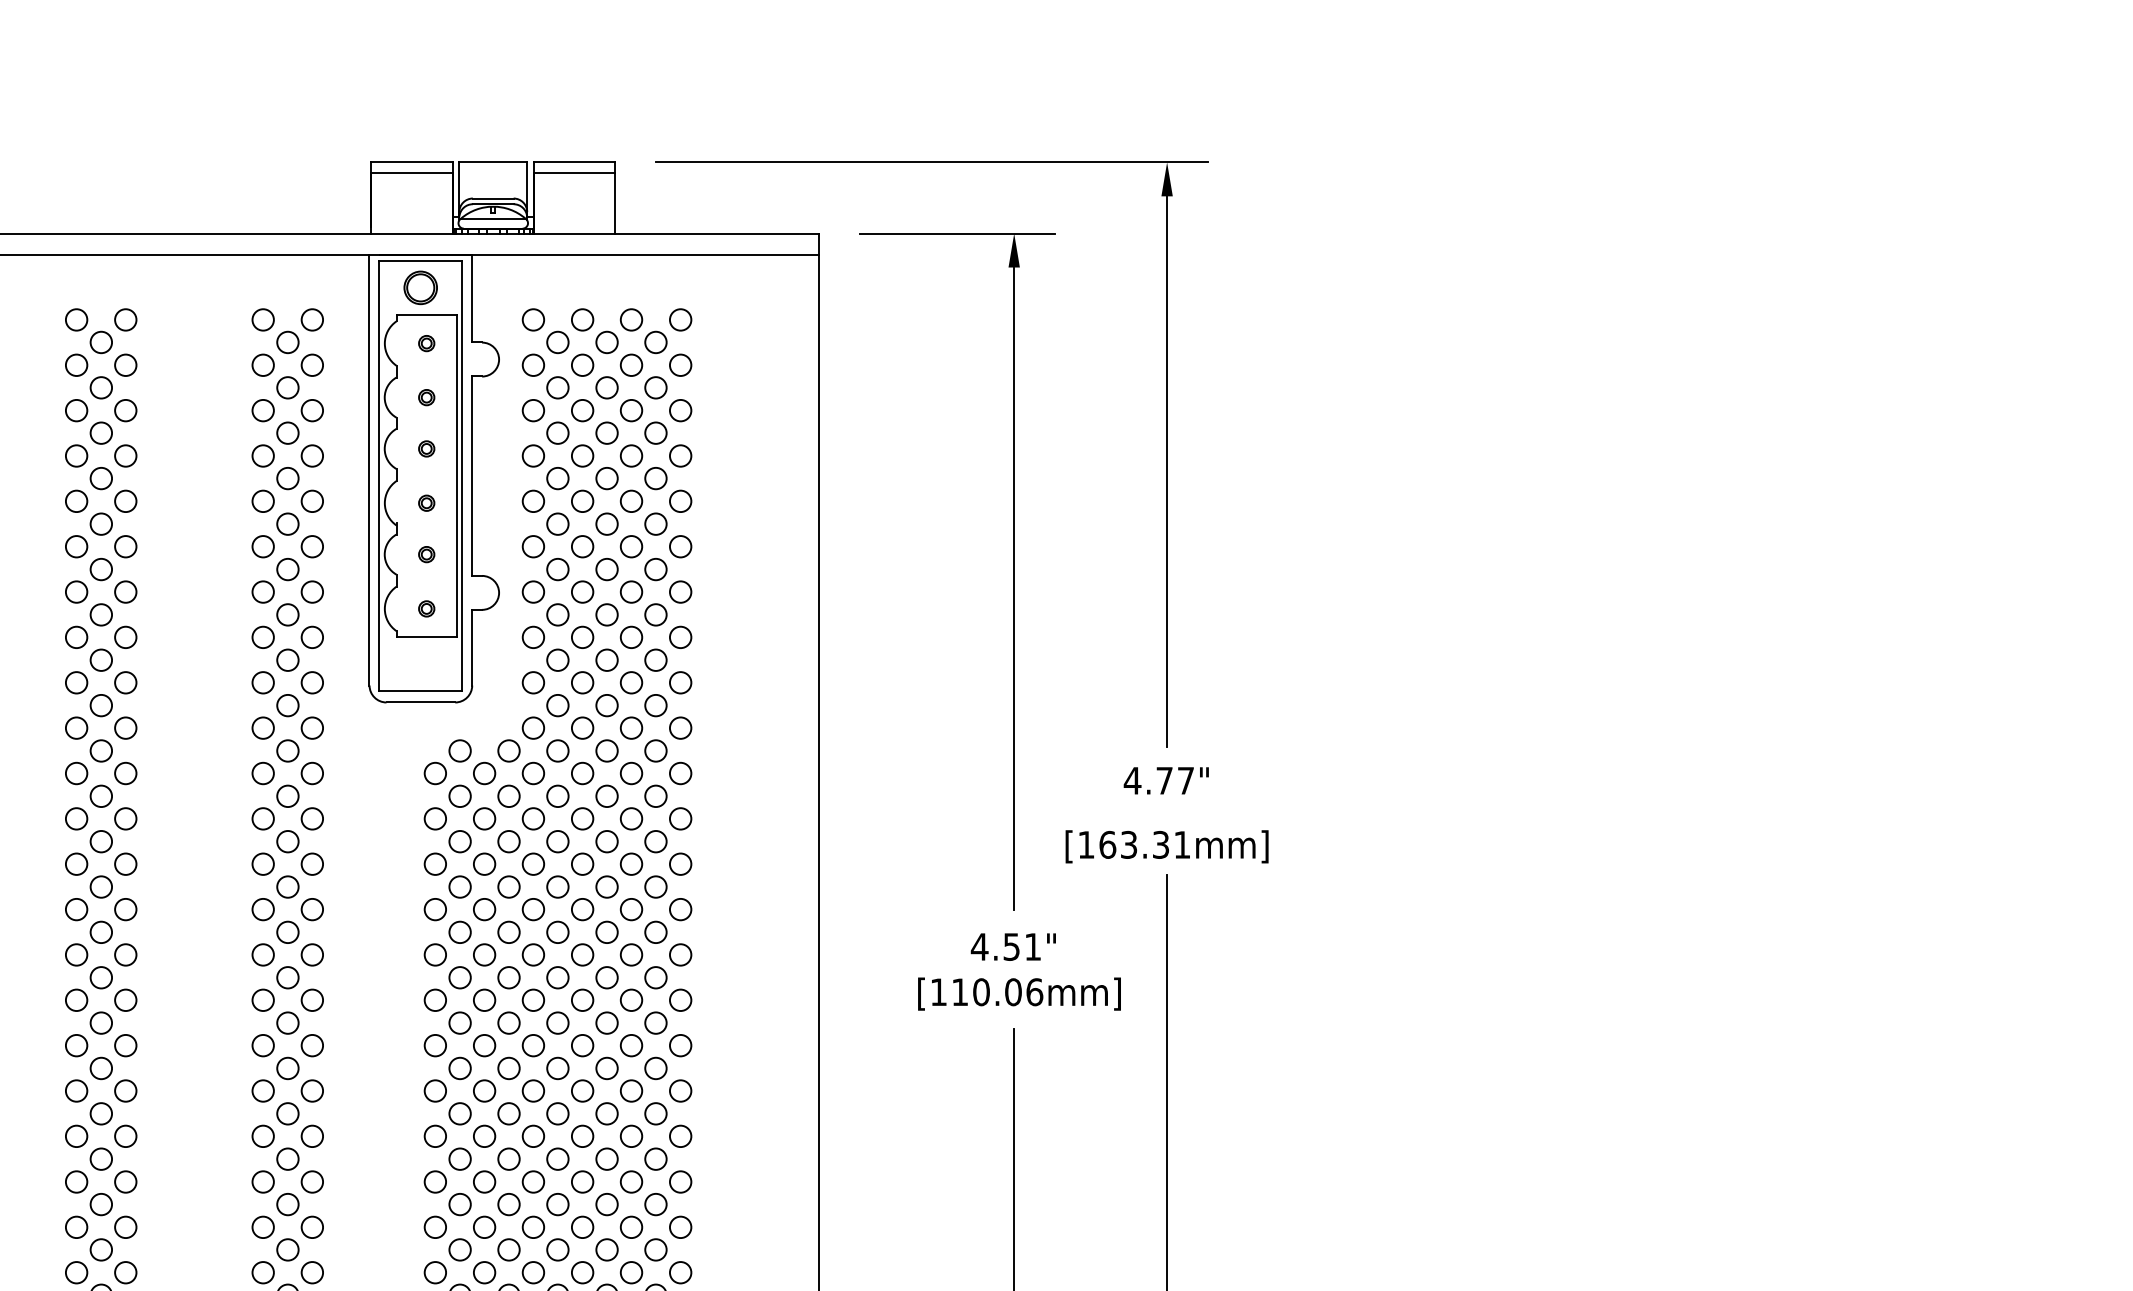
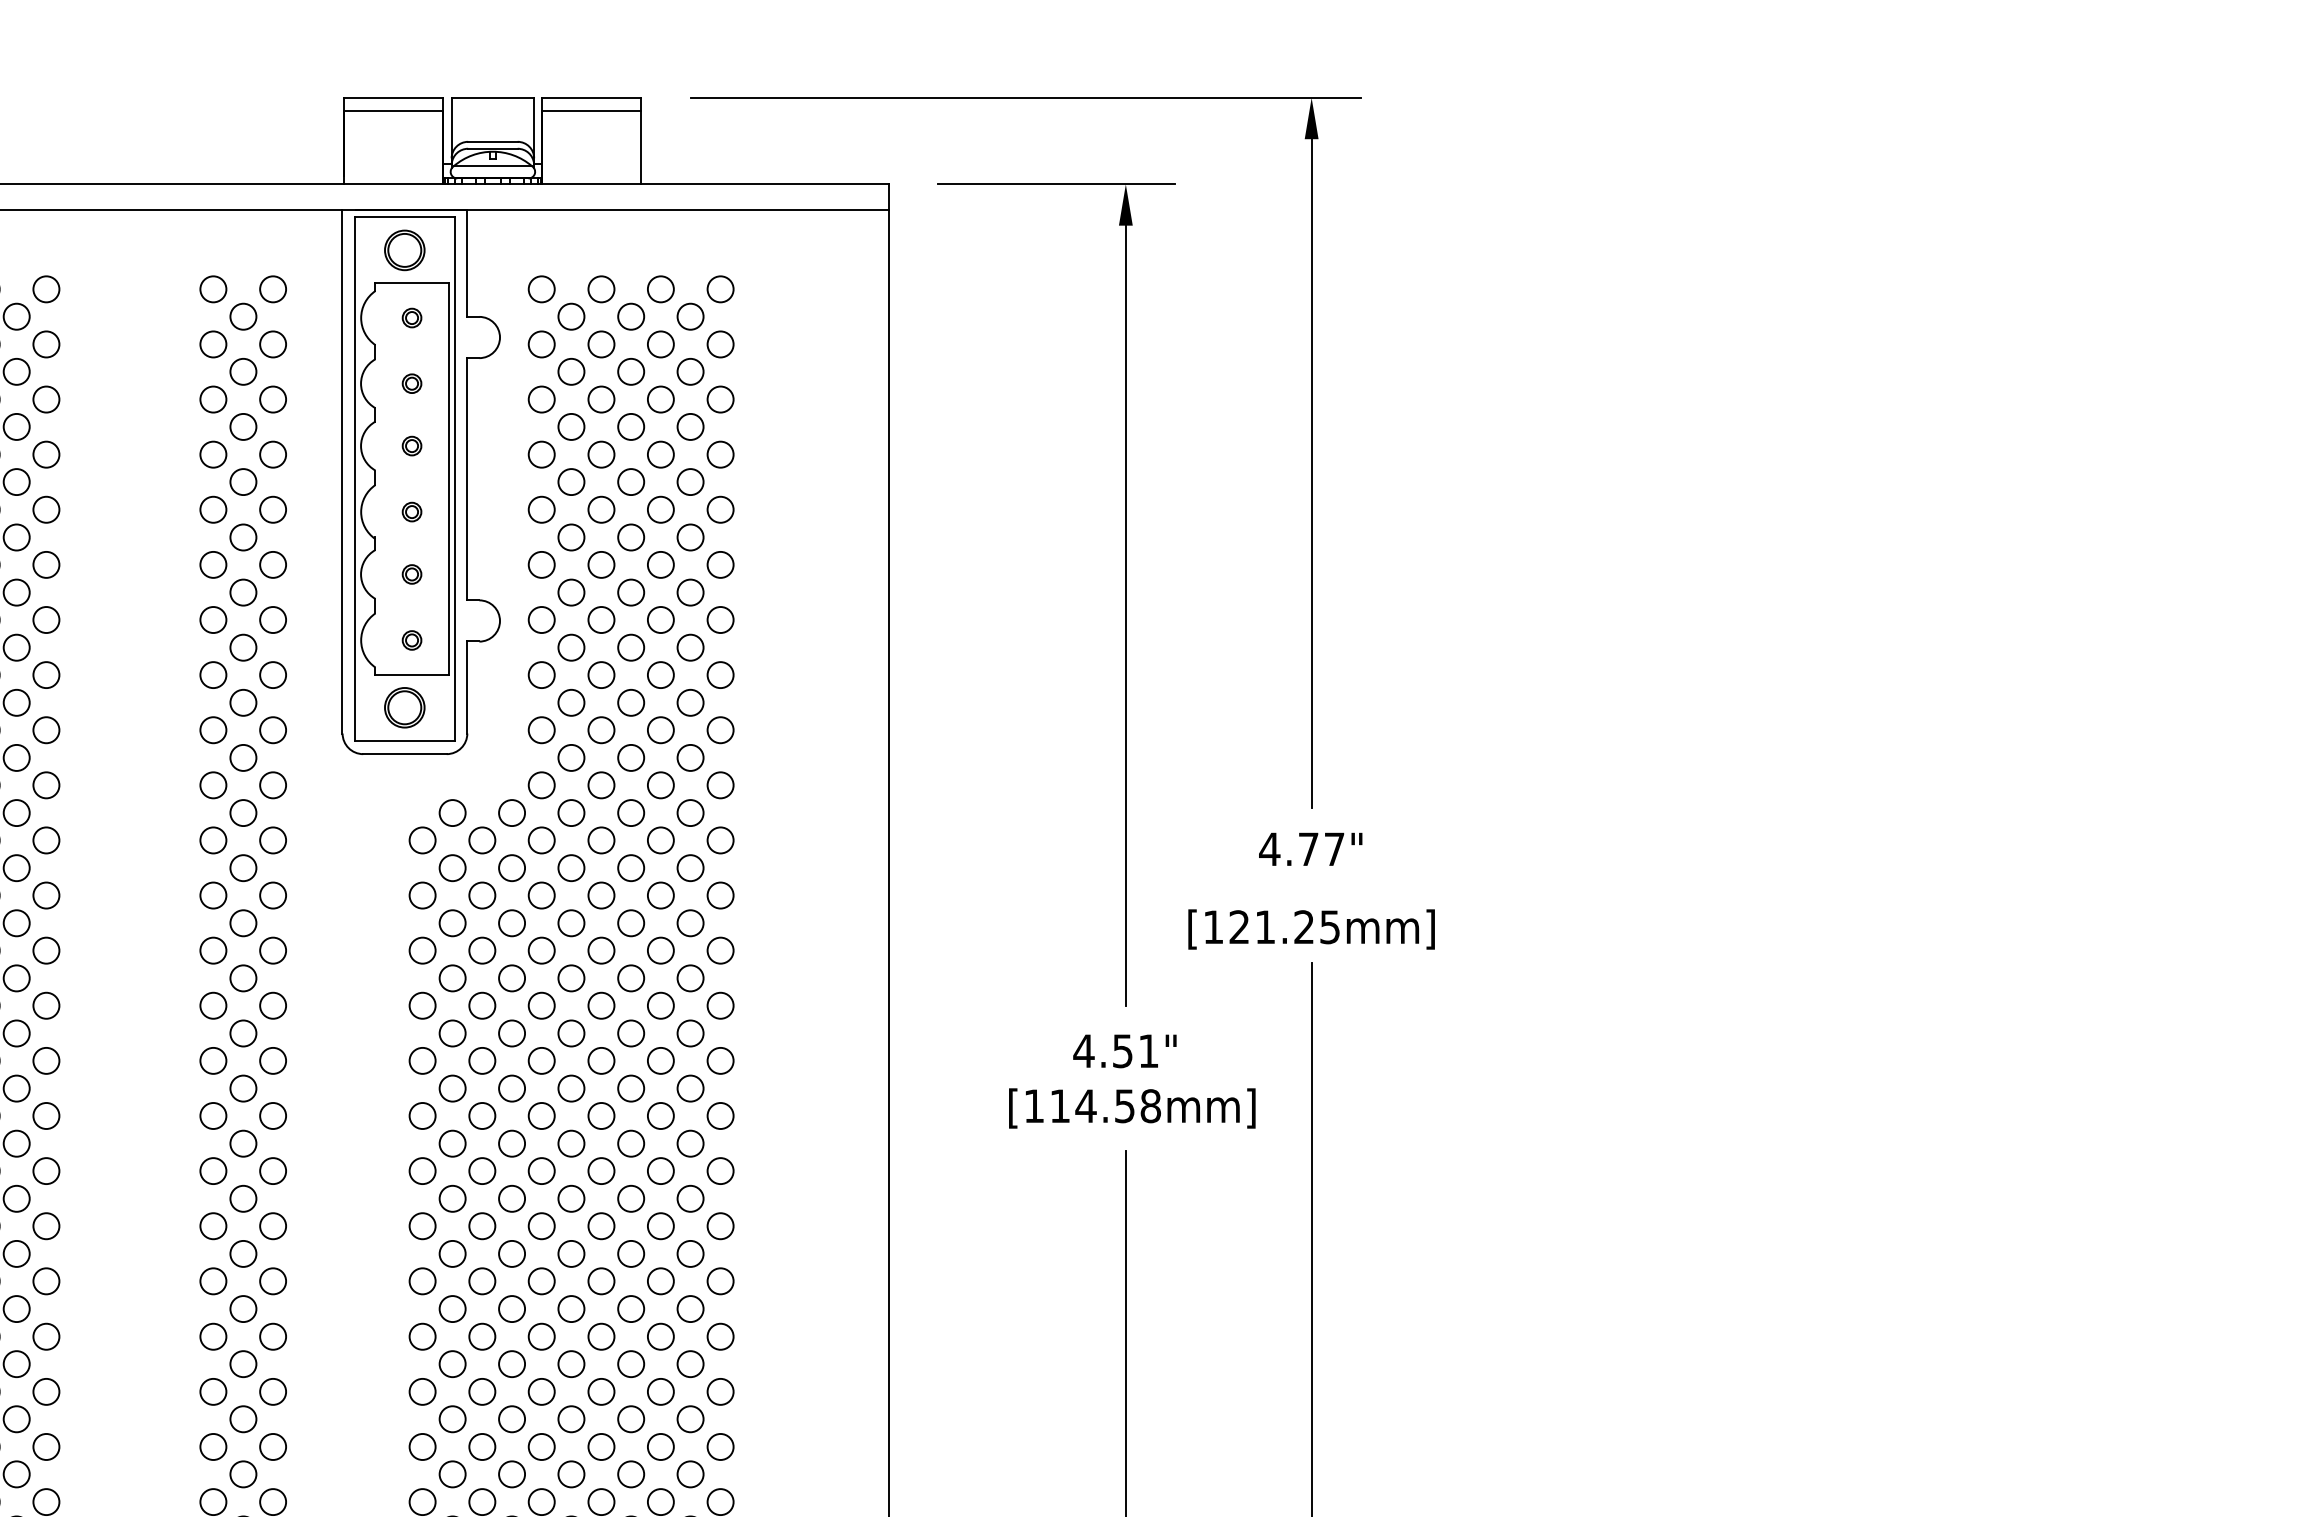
part: (420, 664) -> (404, 707), added
text: (1144, 844) -> (1284, 926), [163.31mm] -> [121.25mm]
text: (1007, 992) -> (1117, 1106), [110.06mm] -> [114.58mm]

